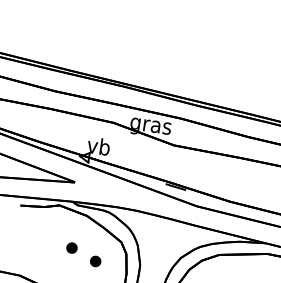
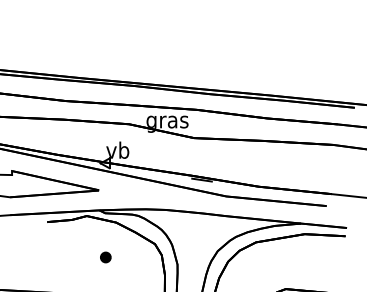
part: (95, 261) -> (131, 267), removed

